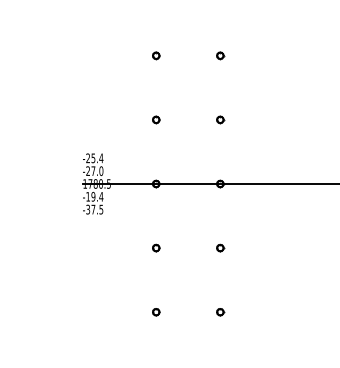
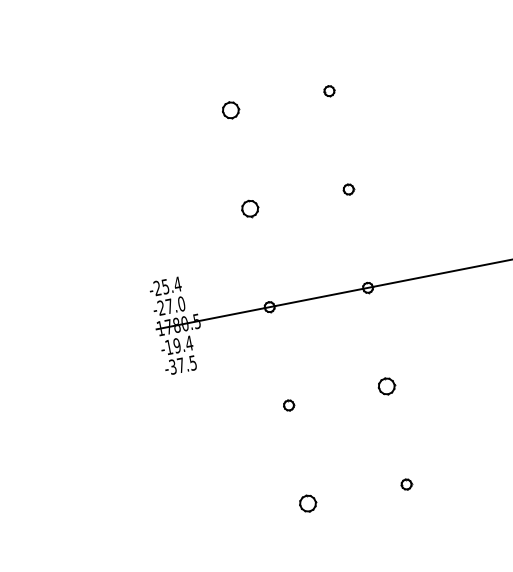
part: (156, 55) -> (231, 110), size x1.6
part: (156, 119) -> (250, 208), size x1.6
part: (220, 247) -> (387, 385), size x1.6
part: (156, 312) -> (308, 504), size x1.6

